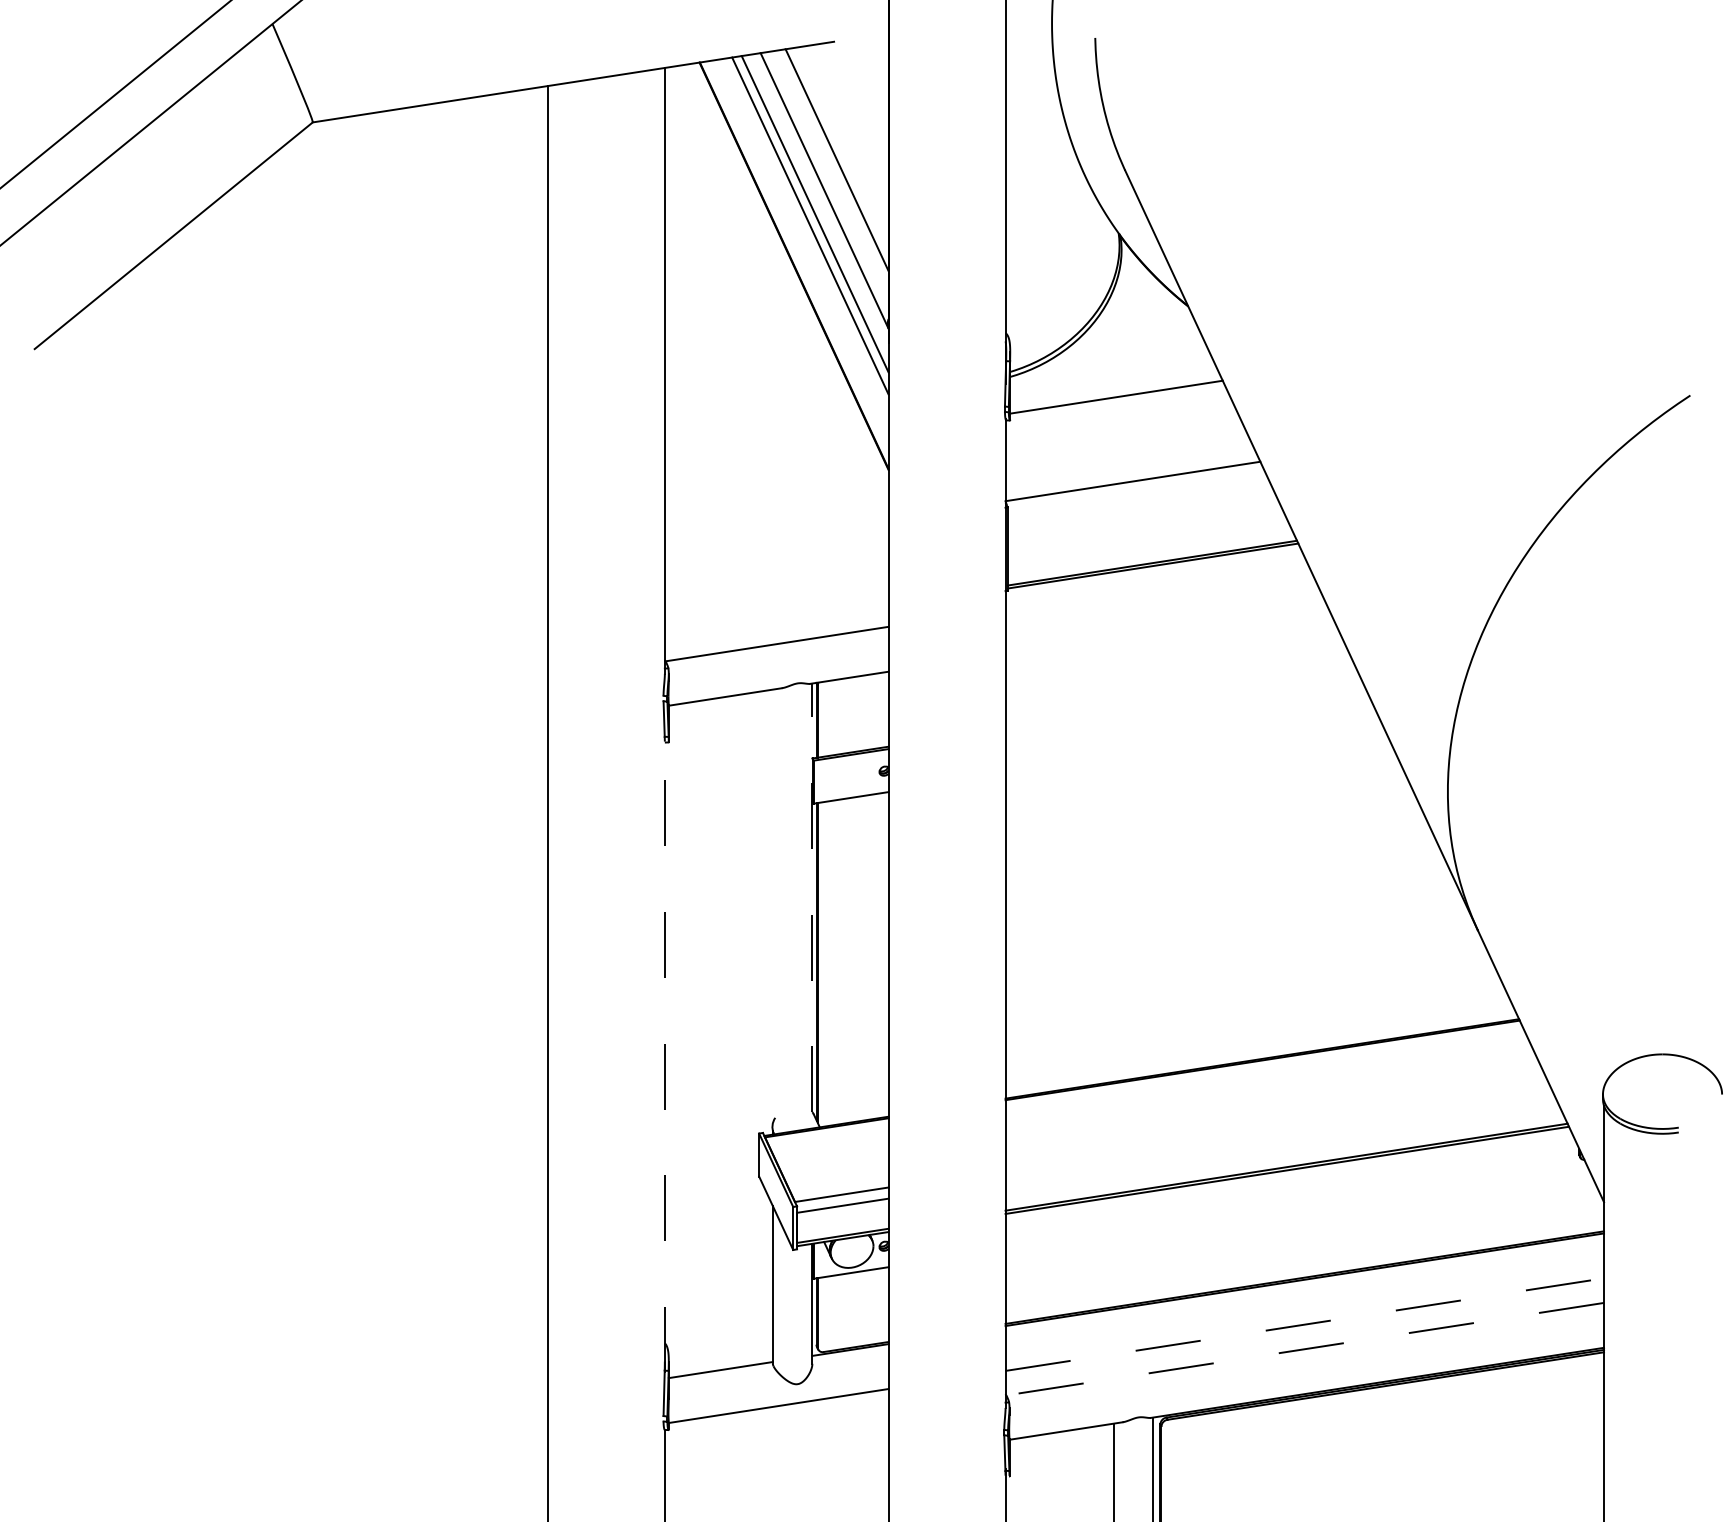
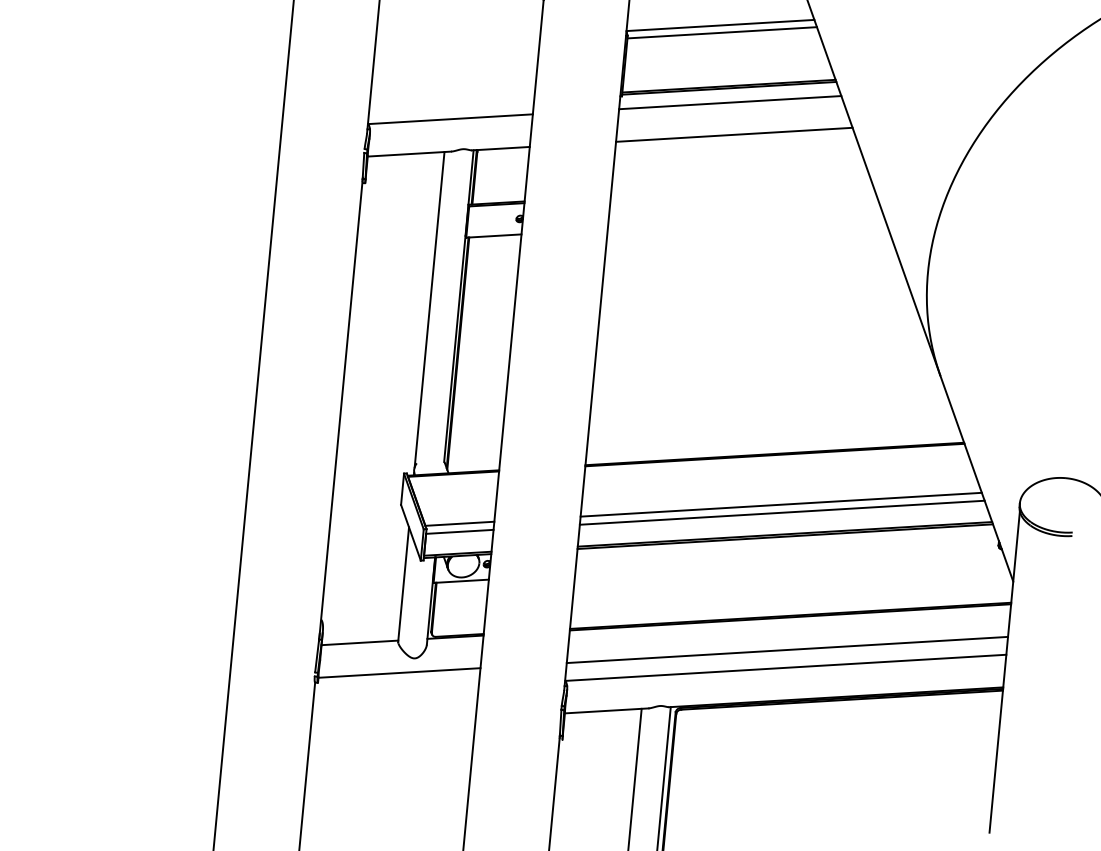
line: (1135, 491) -> (721, 32), added
line: (1155, 585) -> (729, 102), added
line: (1165, 628) -> (734, 134), added
line: (812, 897) -> (459, 305), dashed -> solid
line: (772, 906) -> (429, 309), added
line: (664, 1053) -> (340, 408), dashed -> solid
line: (1277, 1127) -> (781, 504), added
line: (1279, 1137) -> (781, 512), added
line: (1304, 1324) -> (787, 649), dashed -> solid
line: (1304, 1349) -> (785, 668), dashed -> solid

